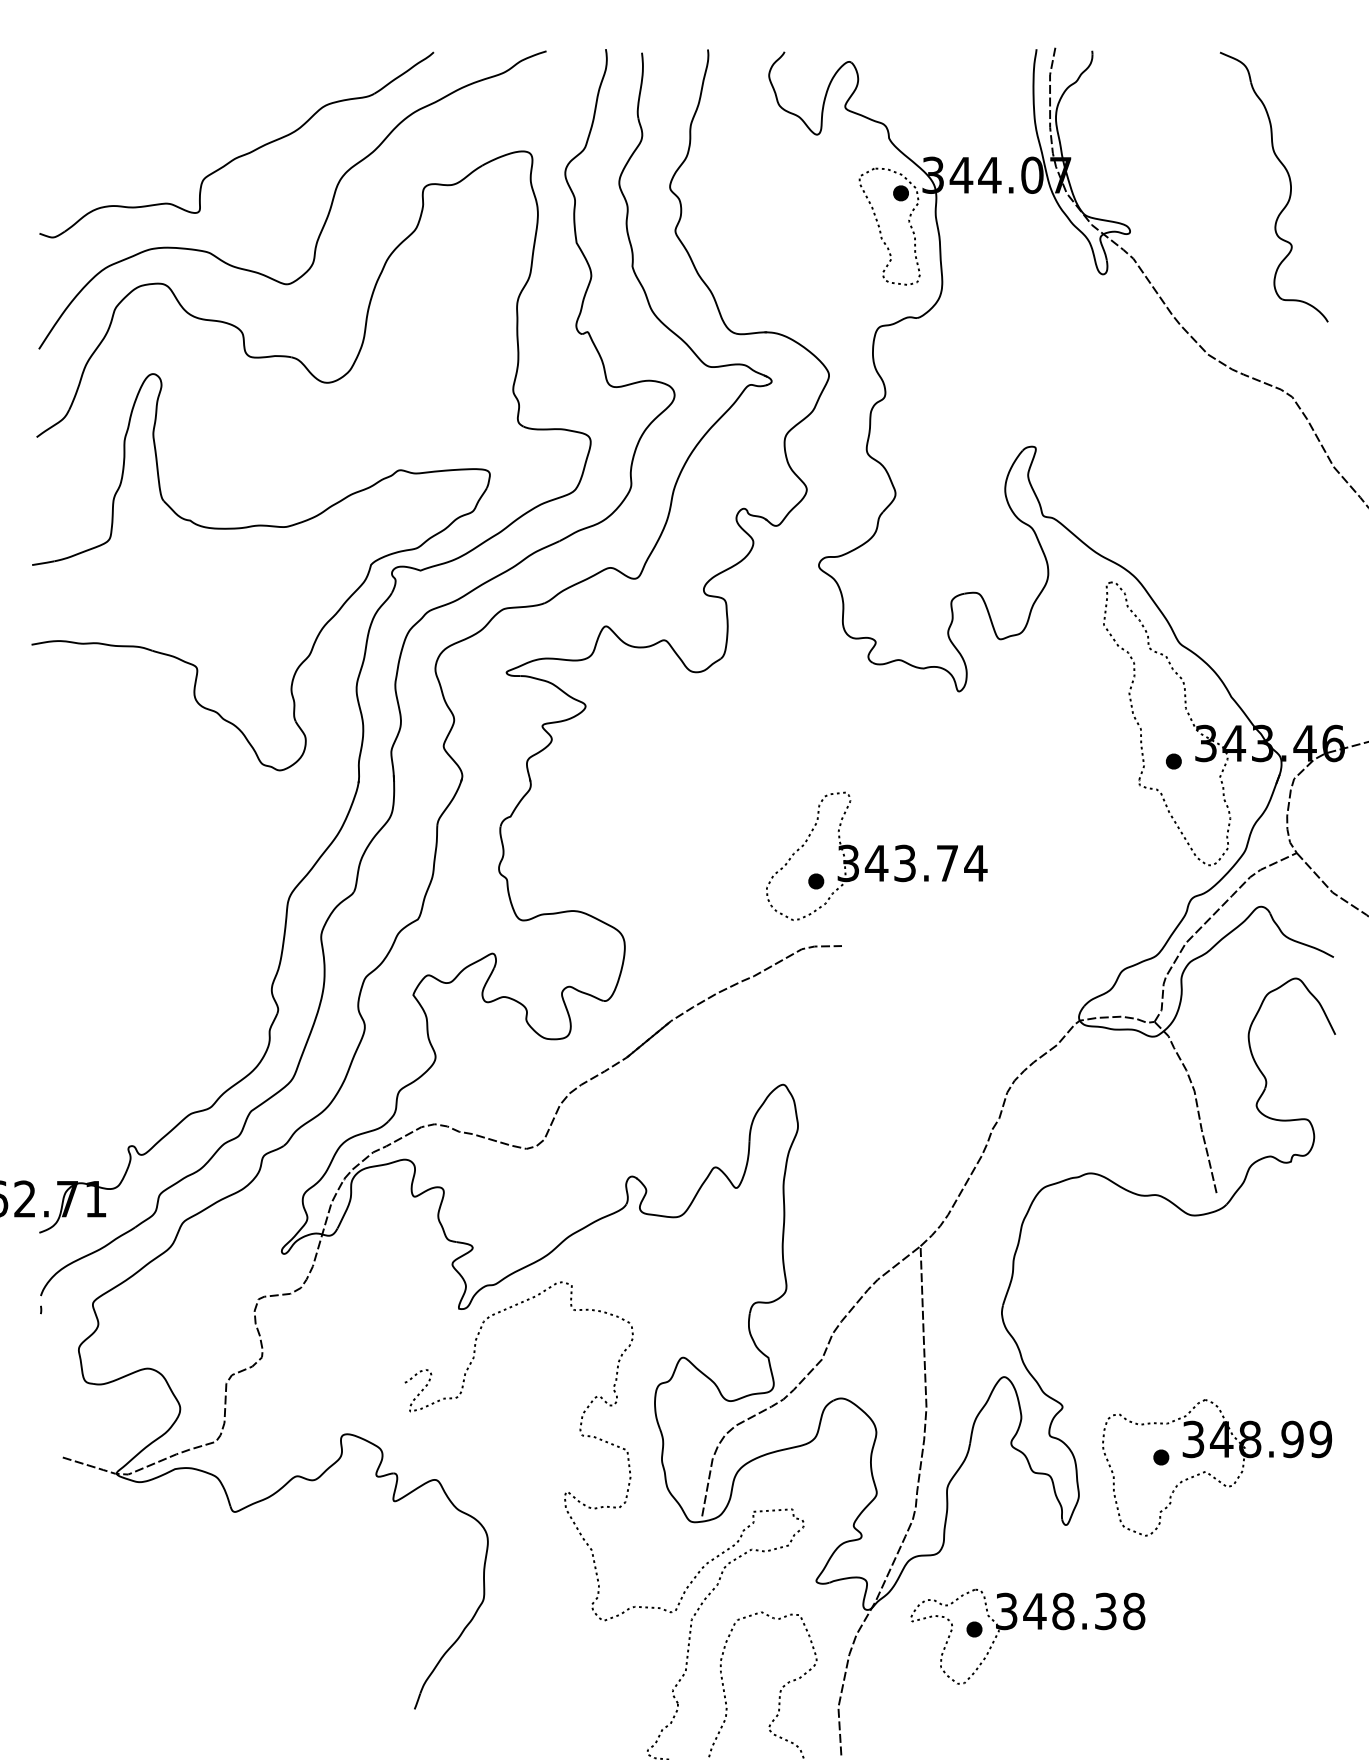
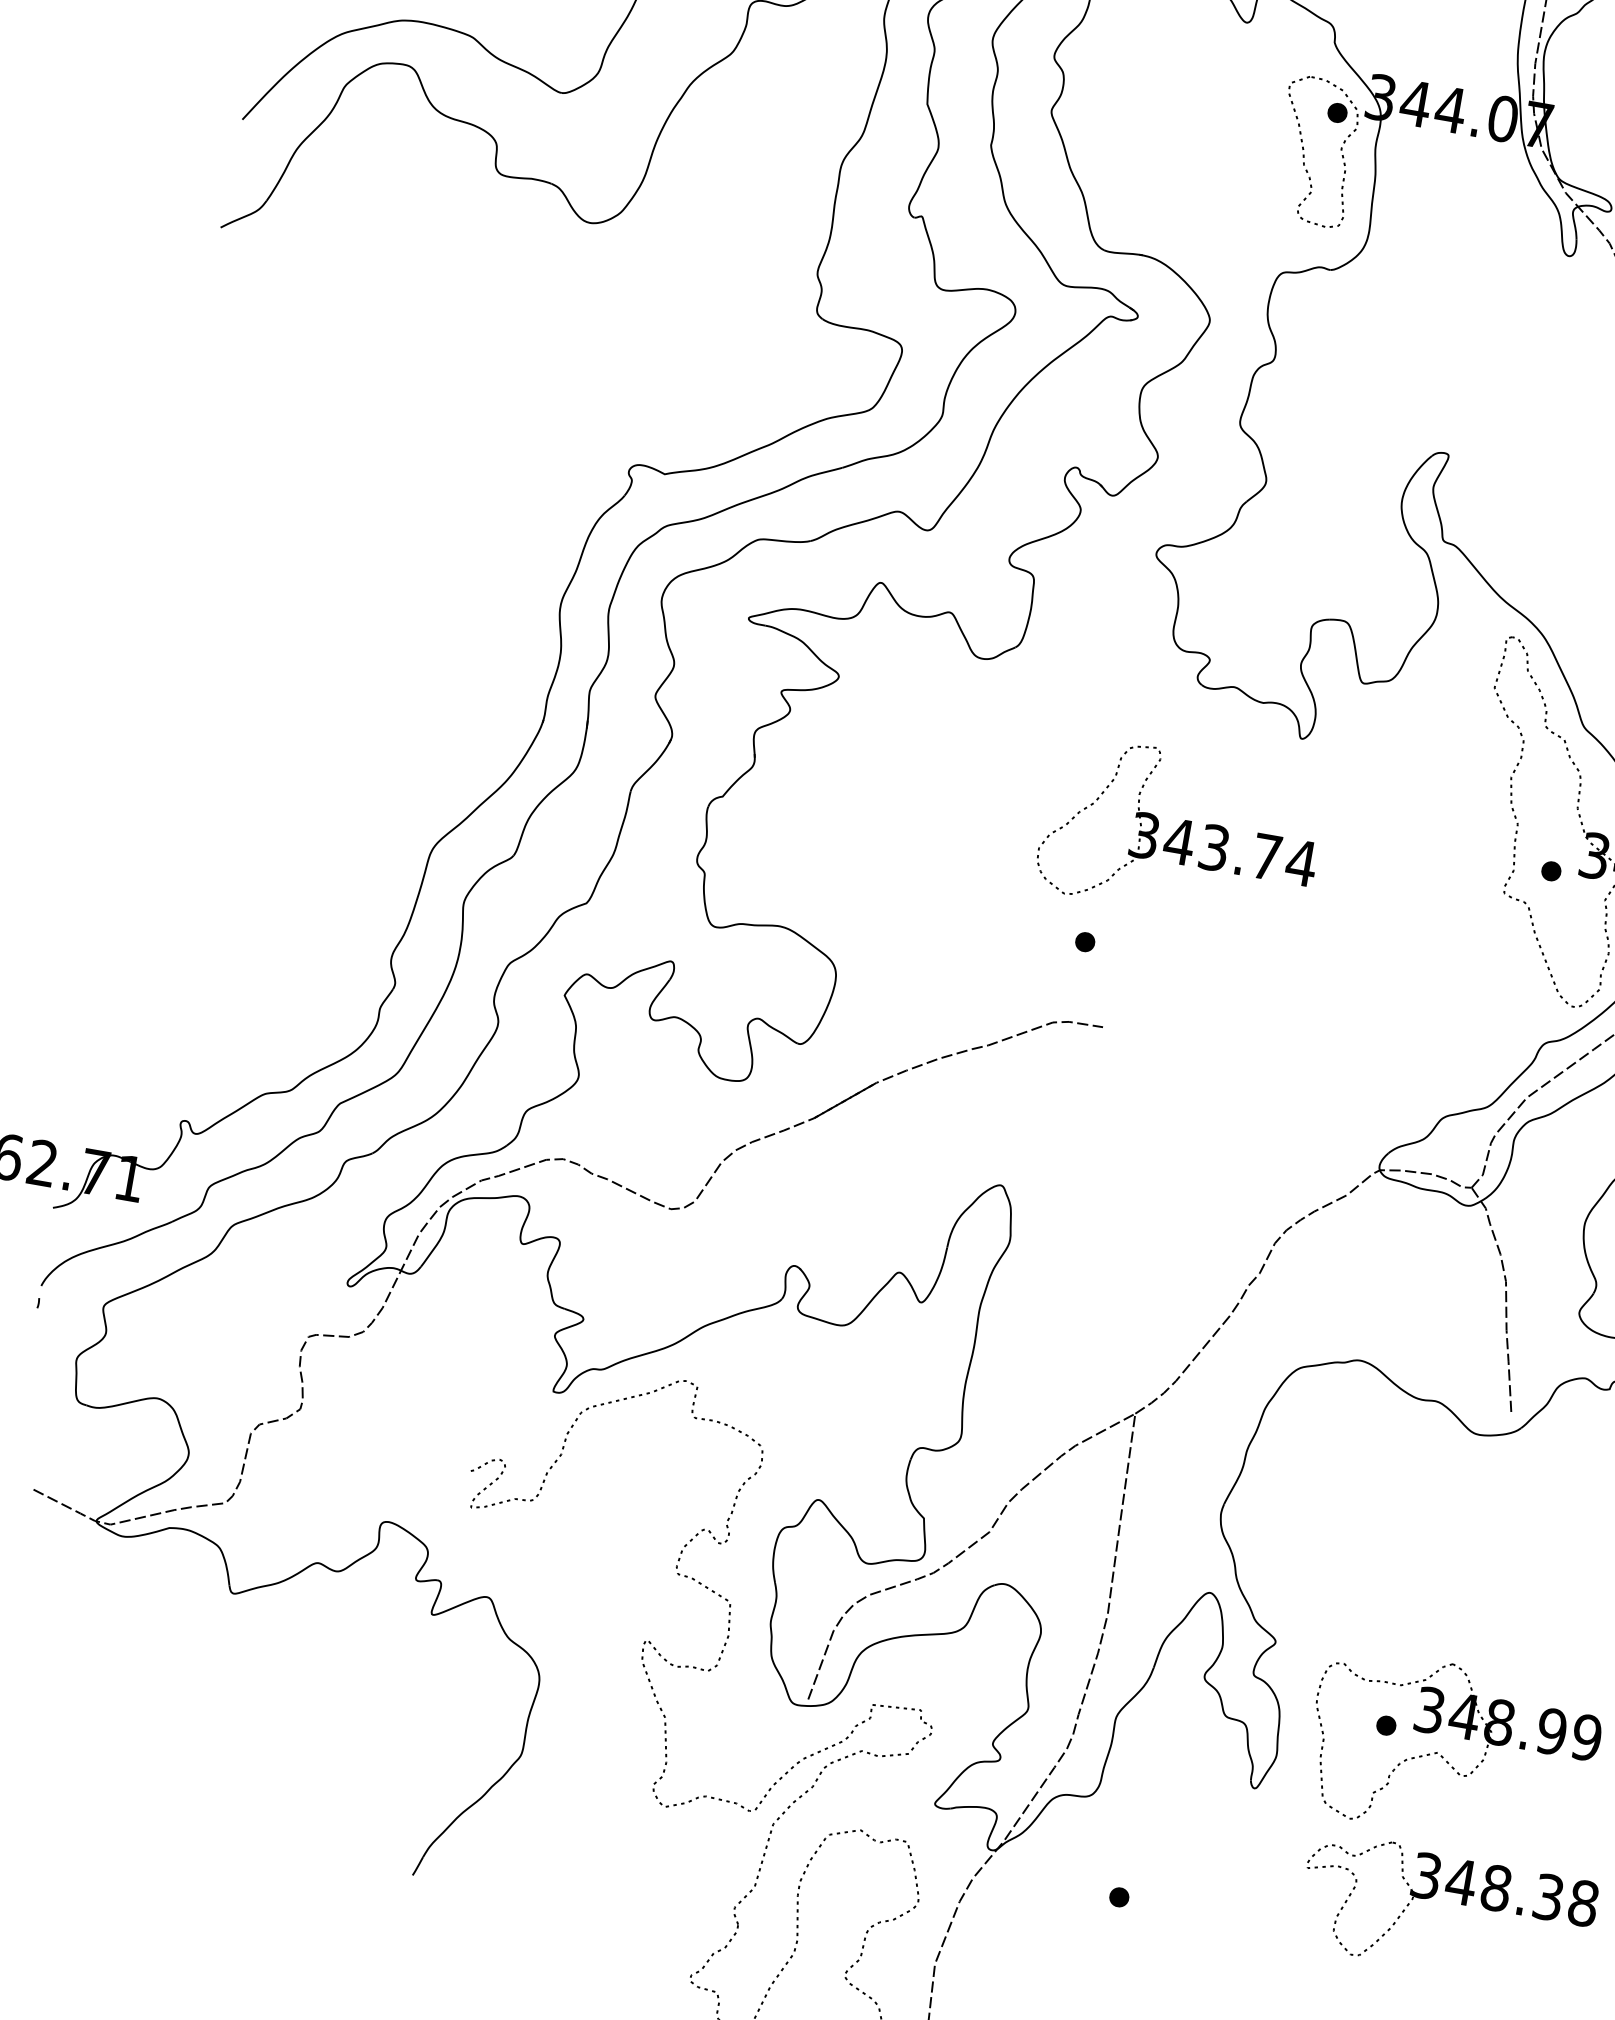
part: (252, 527) -> (467, 385), removed
part: (876, 855) -> (1180, 831), moved
part: (1037, 1629) -> (1460, 1904), moved

